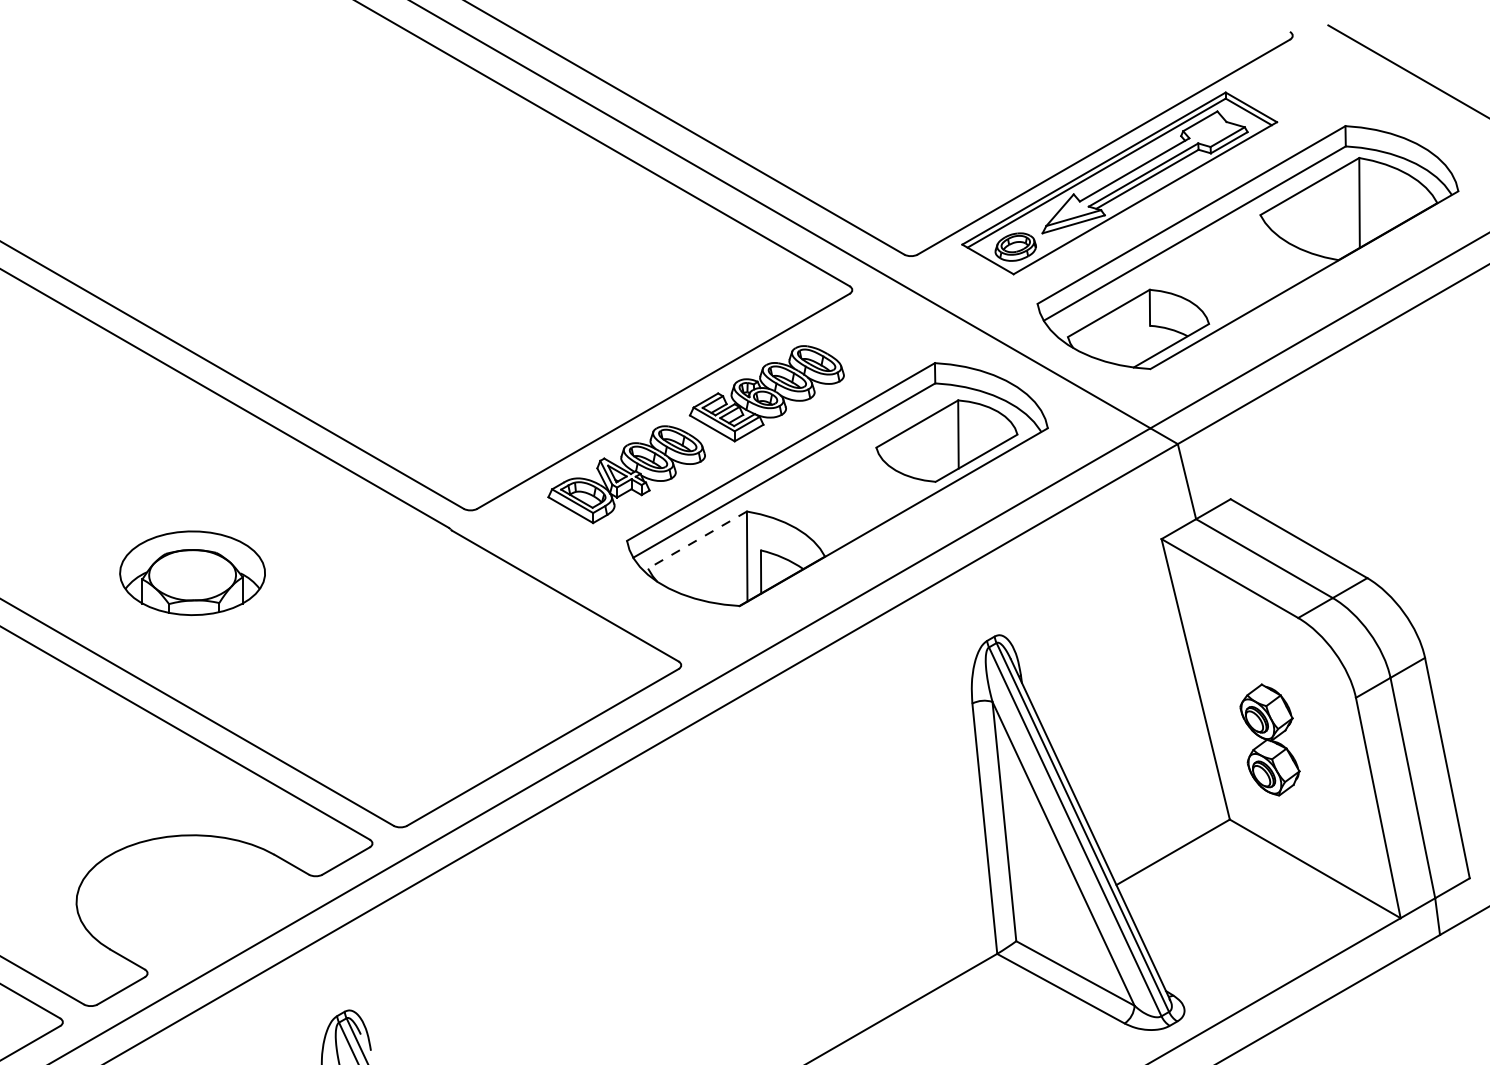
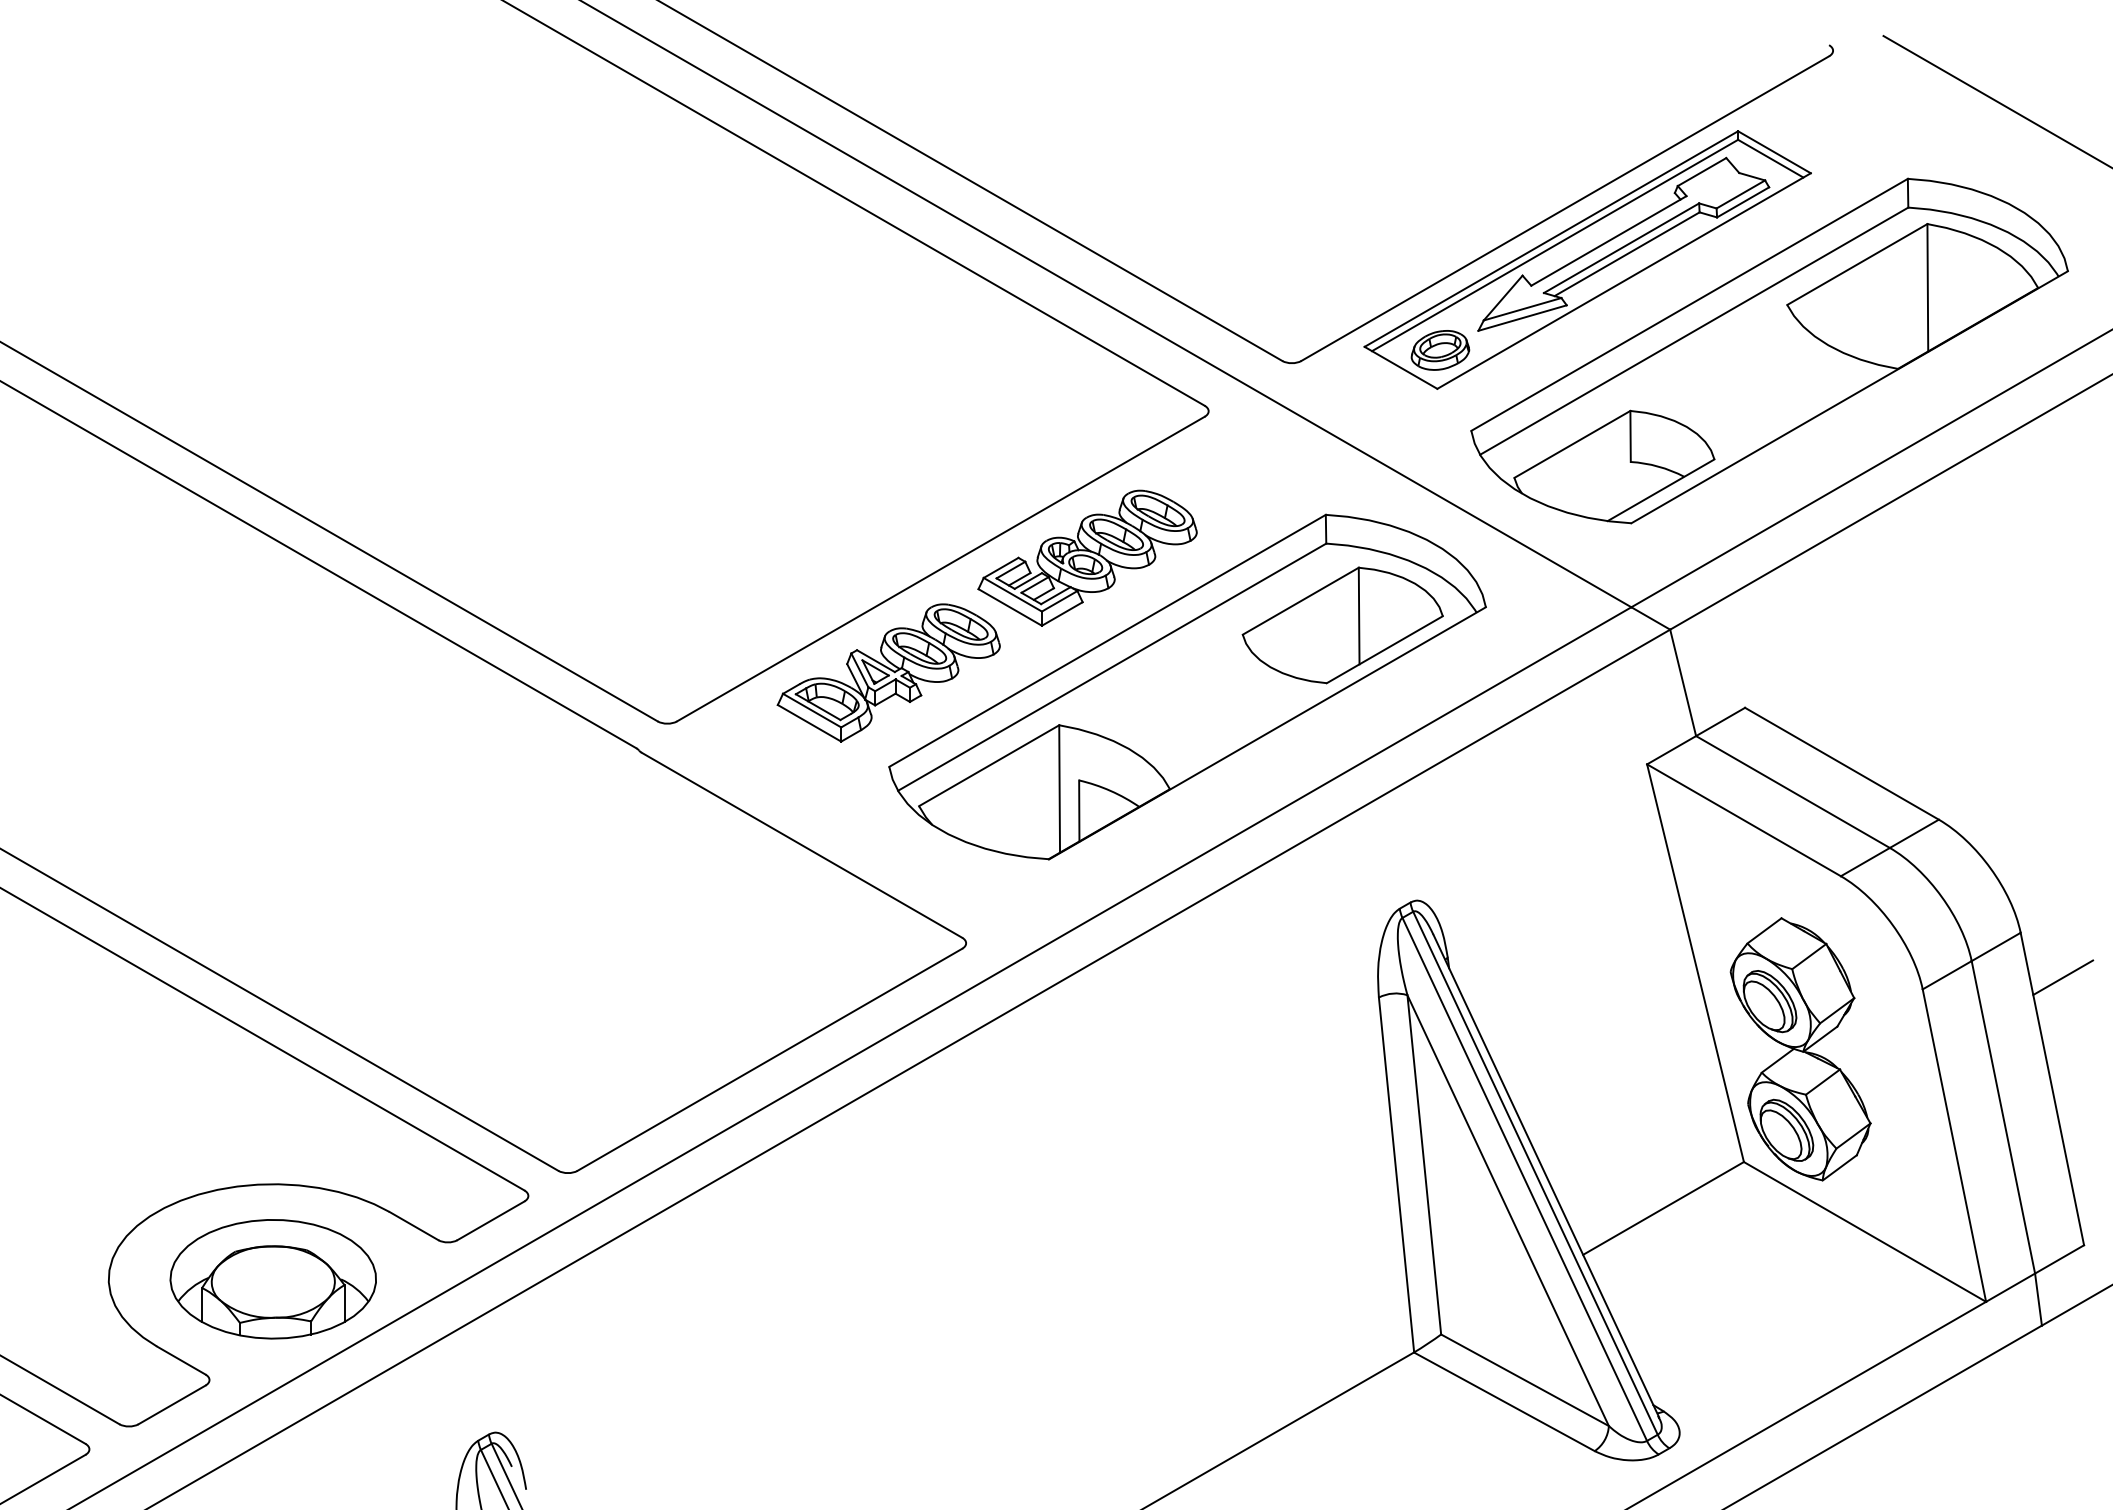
line: (697, 540) -> (989, 766), dashed -> solid
part: (192, 572) -> (273, 1278), moved
line: (1454, 689) -> (2062, 977), added
part: (1269, 739) -> (1800, 1048), size x1.67

